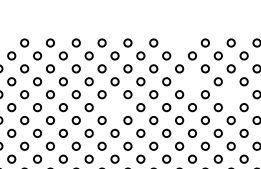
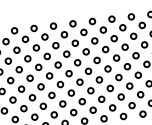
circle: (179, 42) -> (72, 23), added
circle: (192, 81) -> (86, 51), added
circle: (230, 94) -> (115, 58), added
circle: (114, 107) -> (29, 78), added

